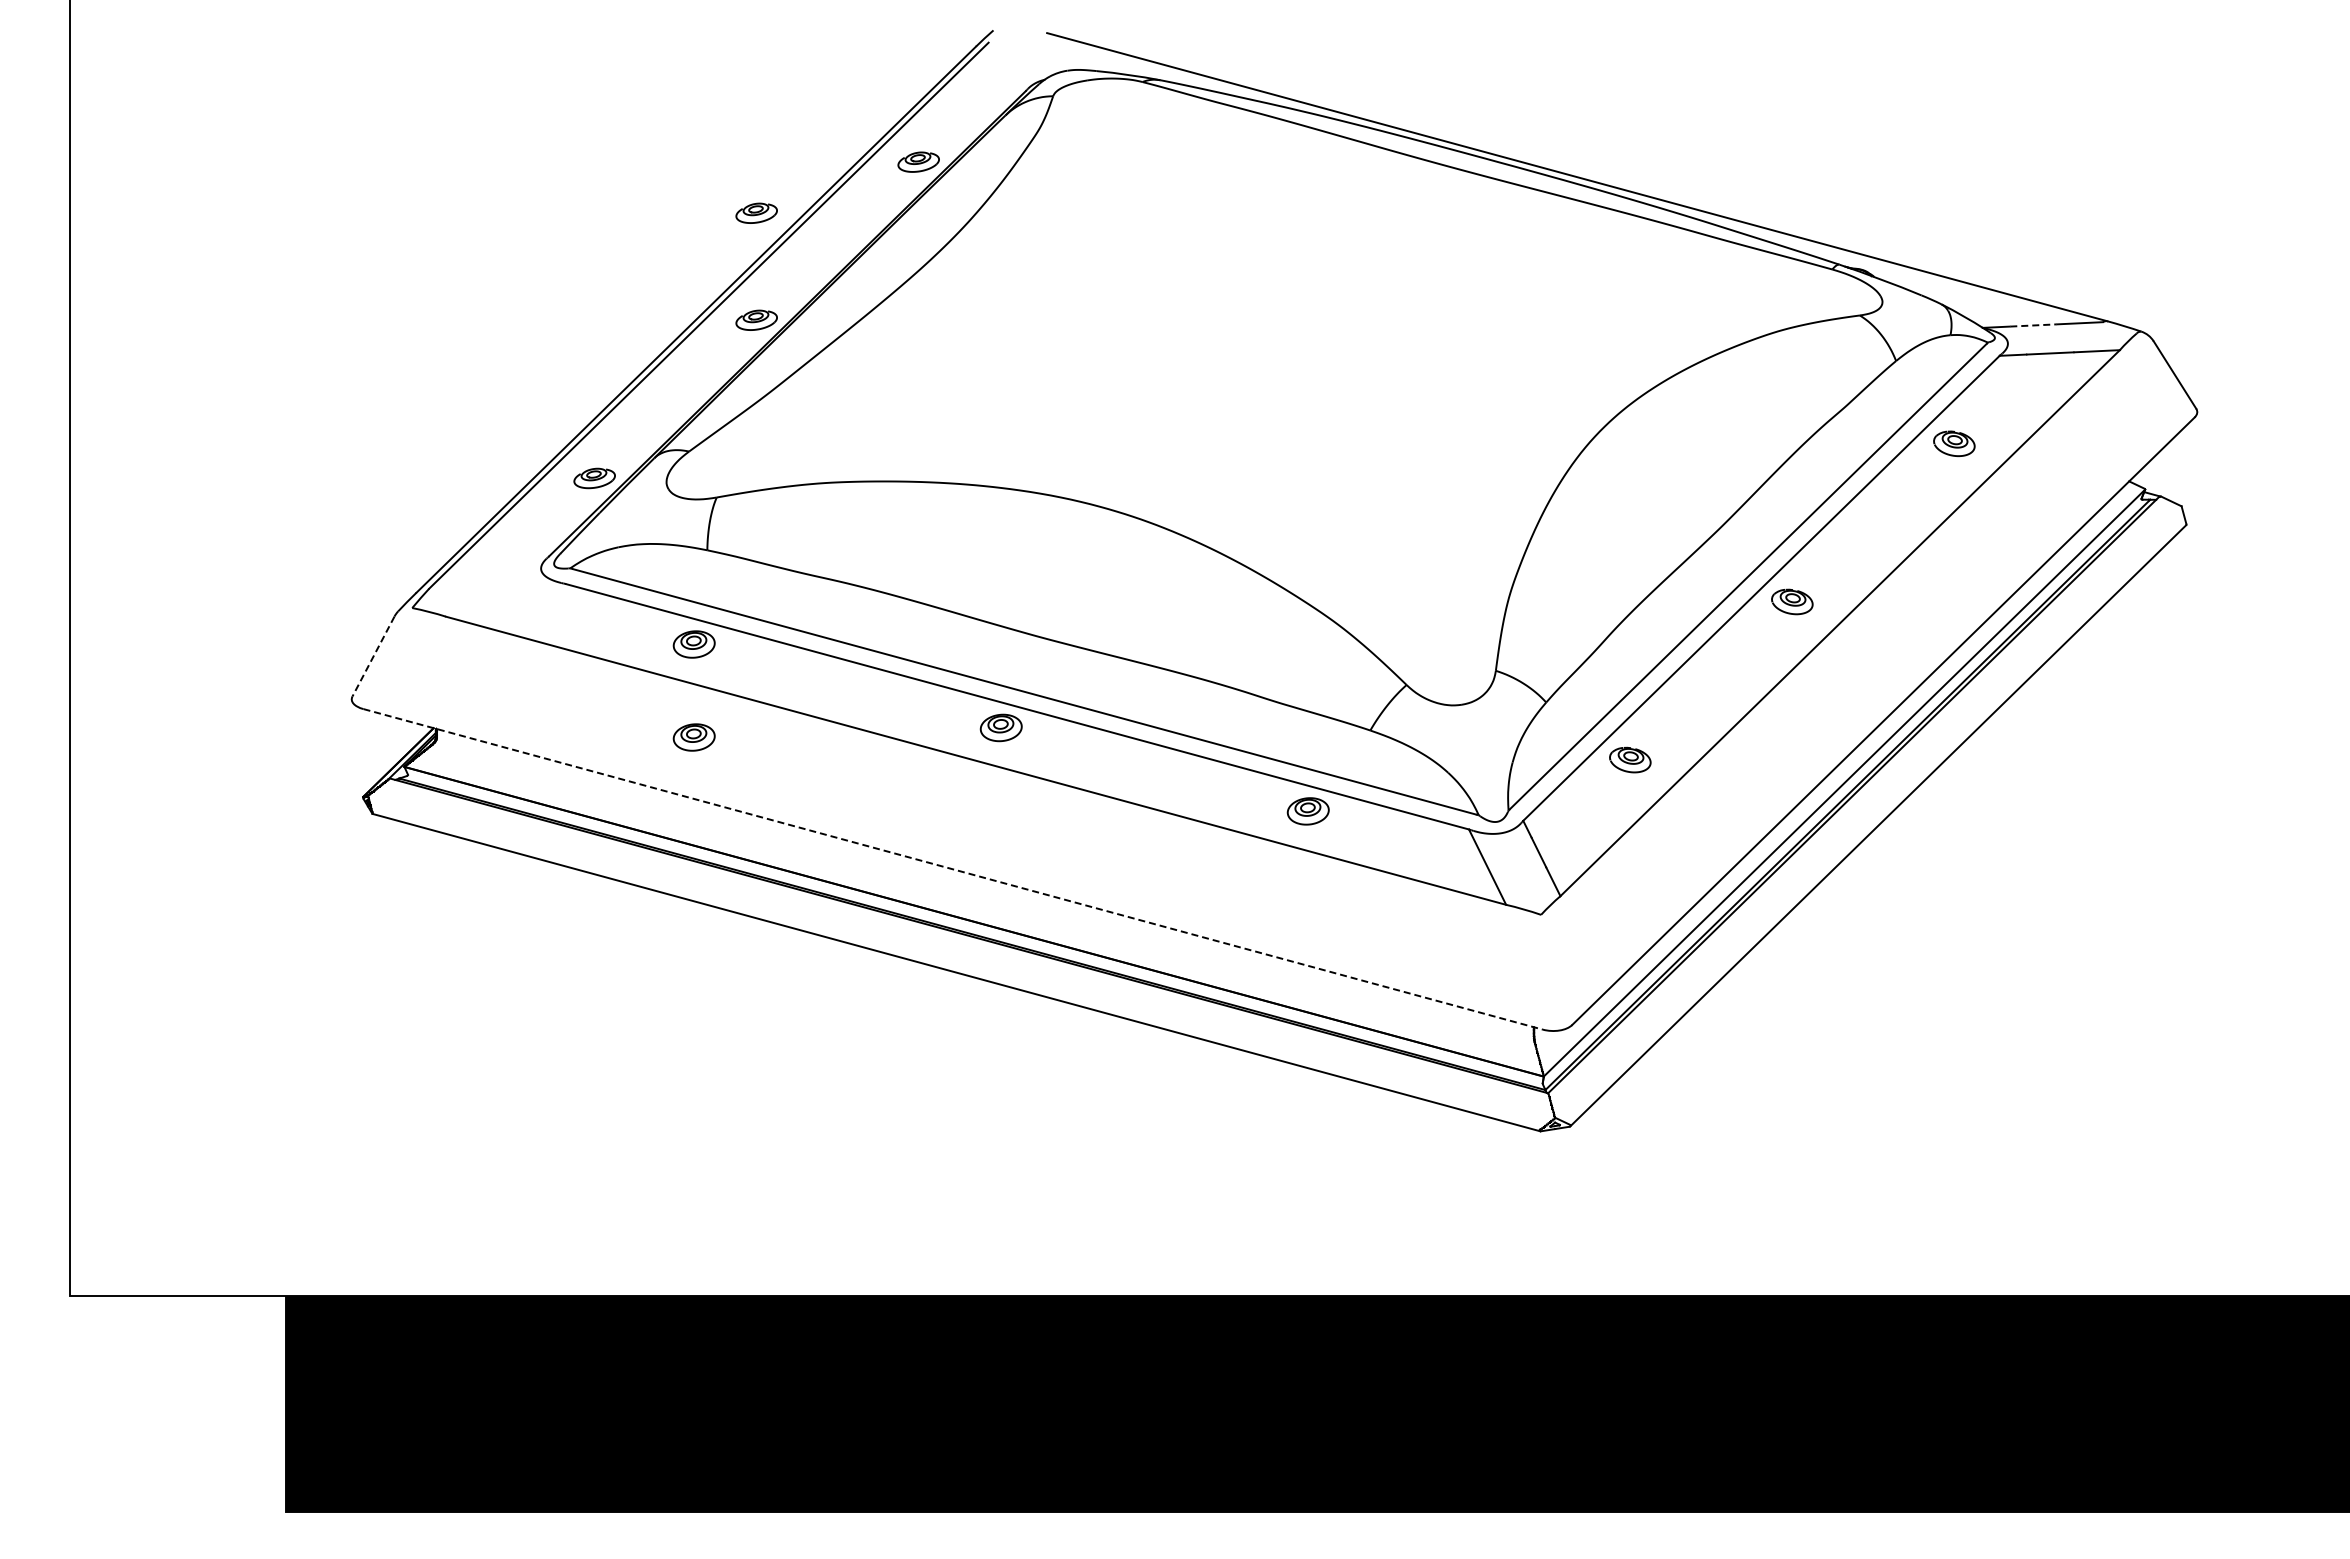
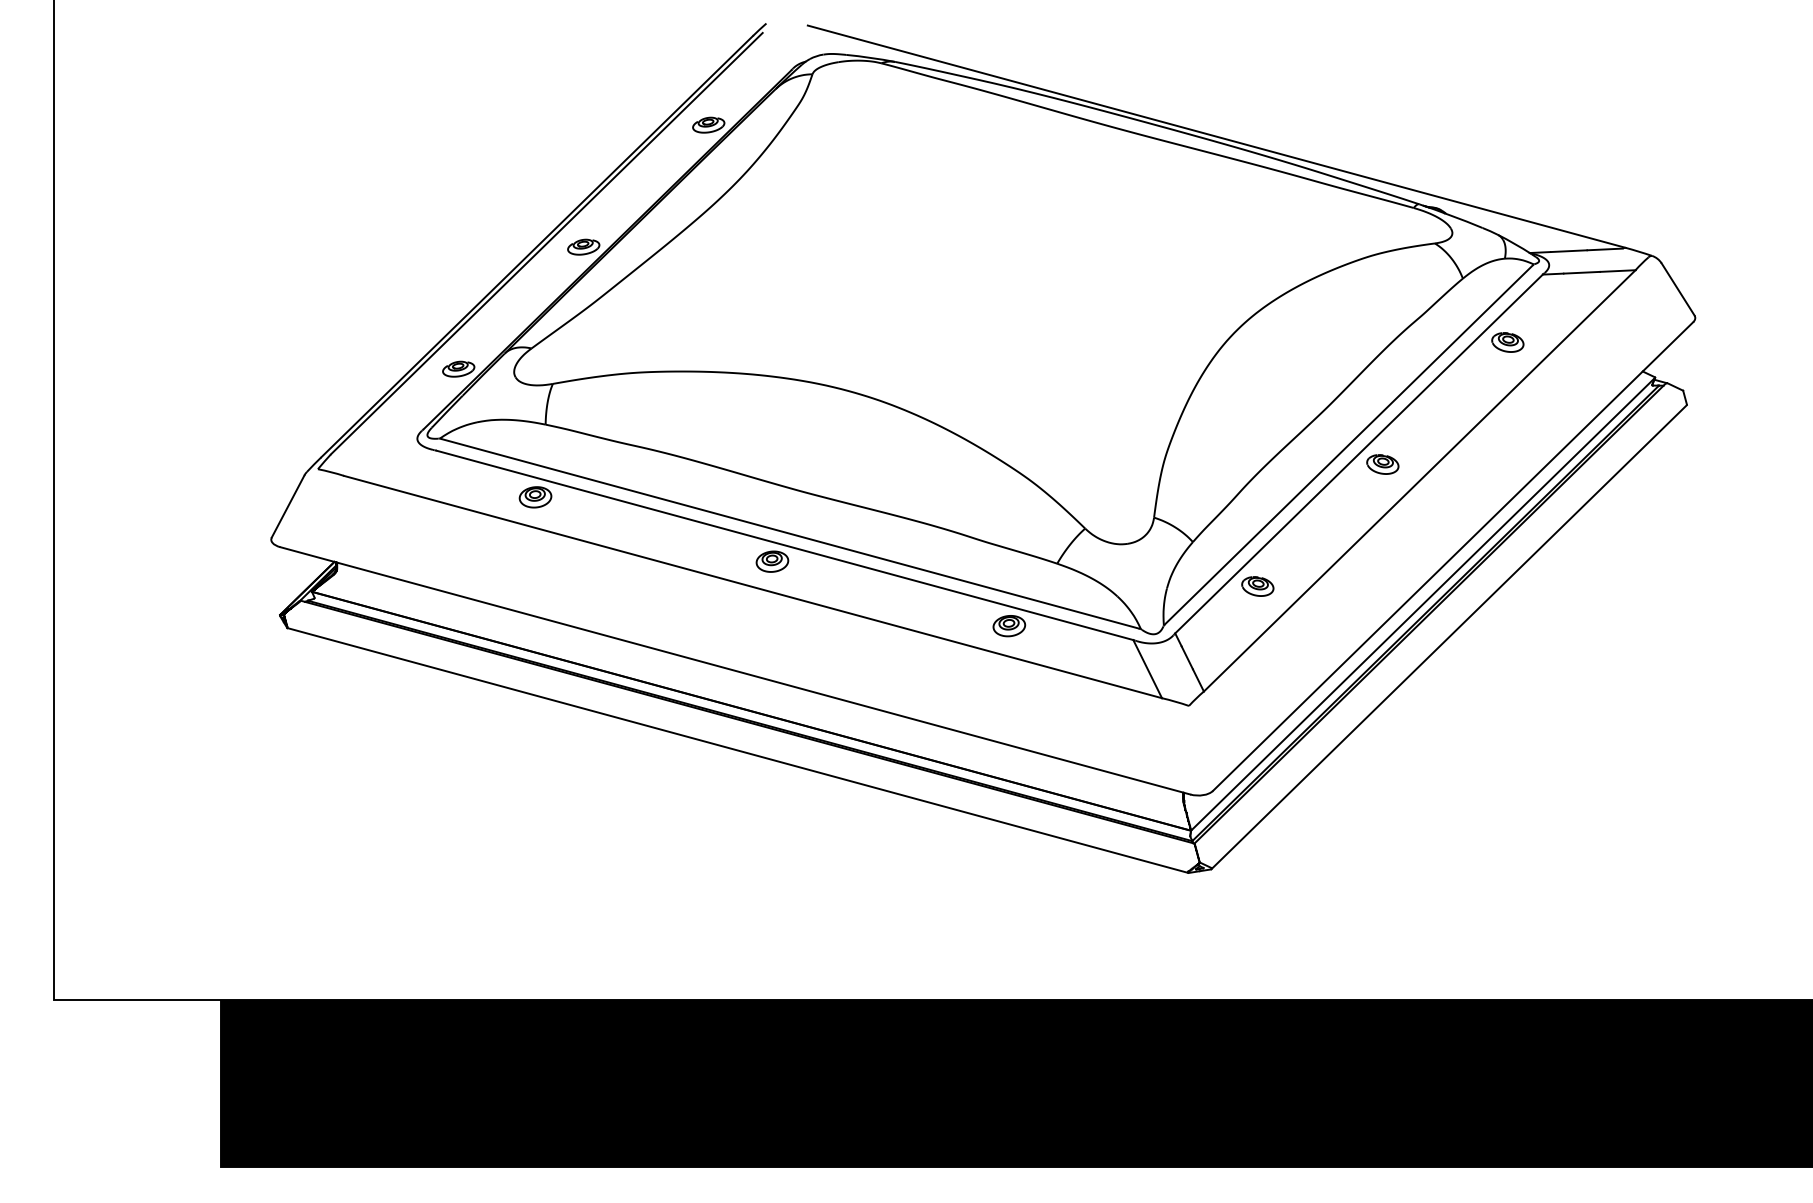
part: (756, 212) -> (583, 164), removed
line: (2034, 325) -> (1569, 251), dashed -> solid
line: (373, 656) -> (288, 506), dashed -> solid
part: (693, 737) -> (534, 569), removed
line: (953, 869) -> (735, 670), dashed -> solid

